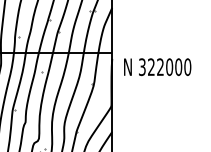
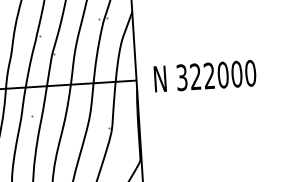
text: (157, 67) -> (204, 76), moved

